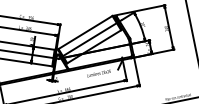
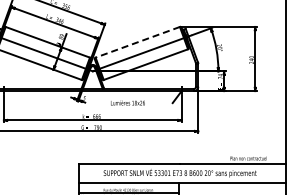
line: (85, 32) -> (137, 42), solid -> dashed
text: (98, 73) -> (127, 102), moved

